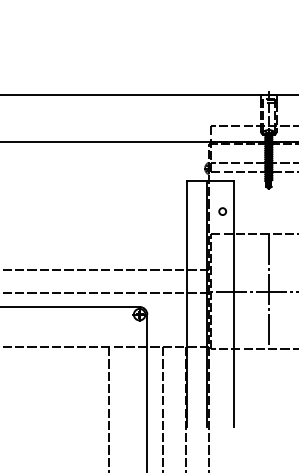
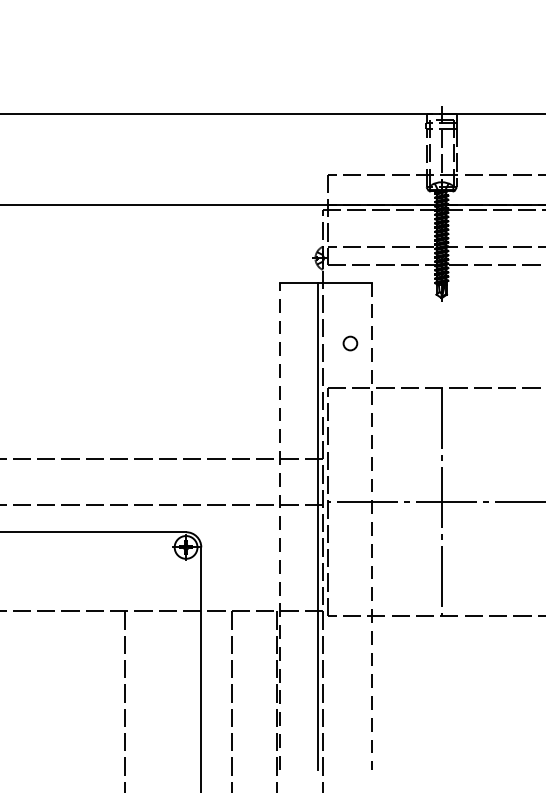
line: (187, 303) -> (280, 525), solid -> dashed
line: (233, 304) -> (371, 527), solid -> dashed

